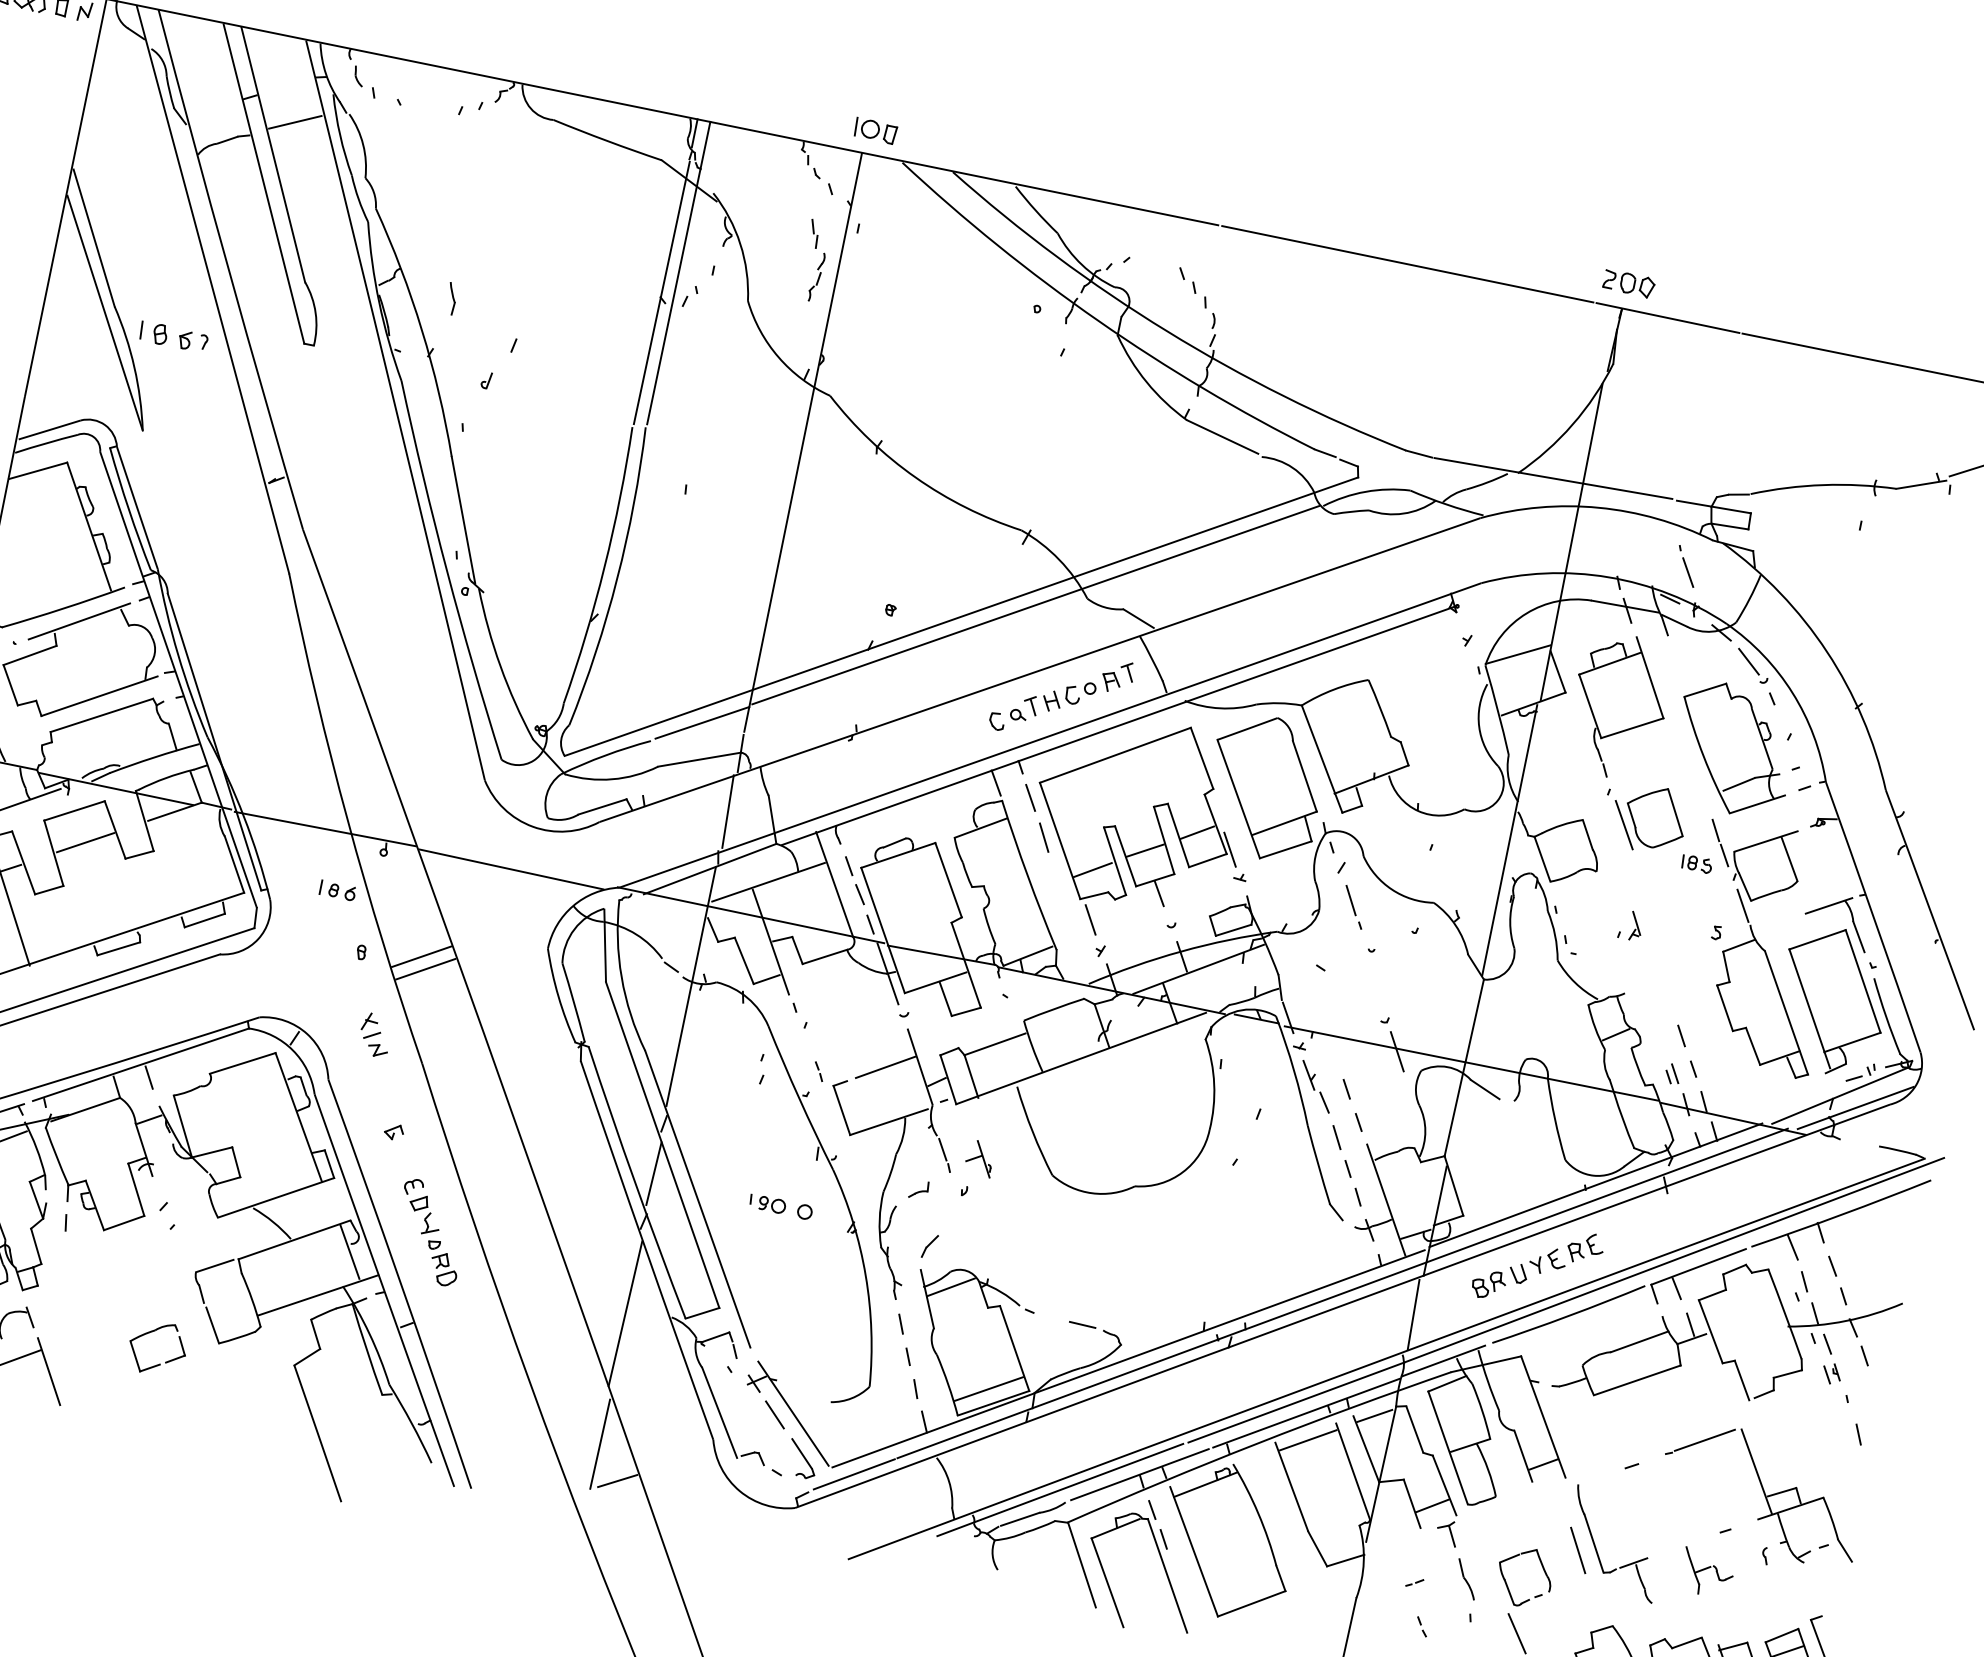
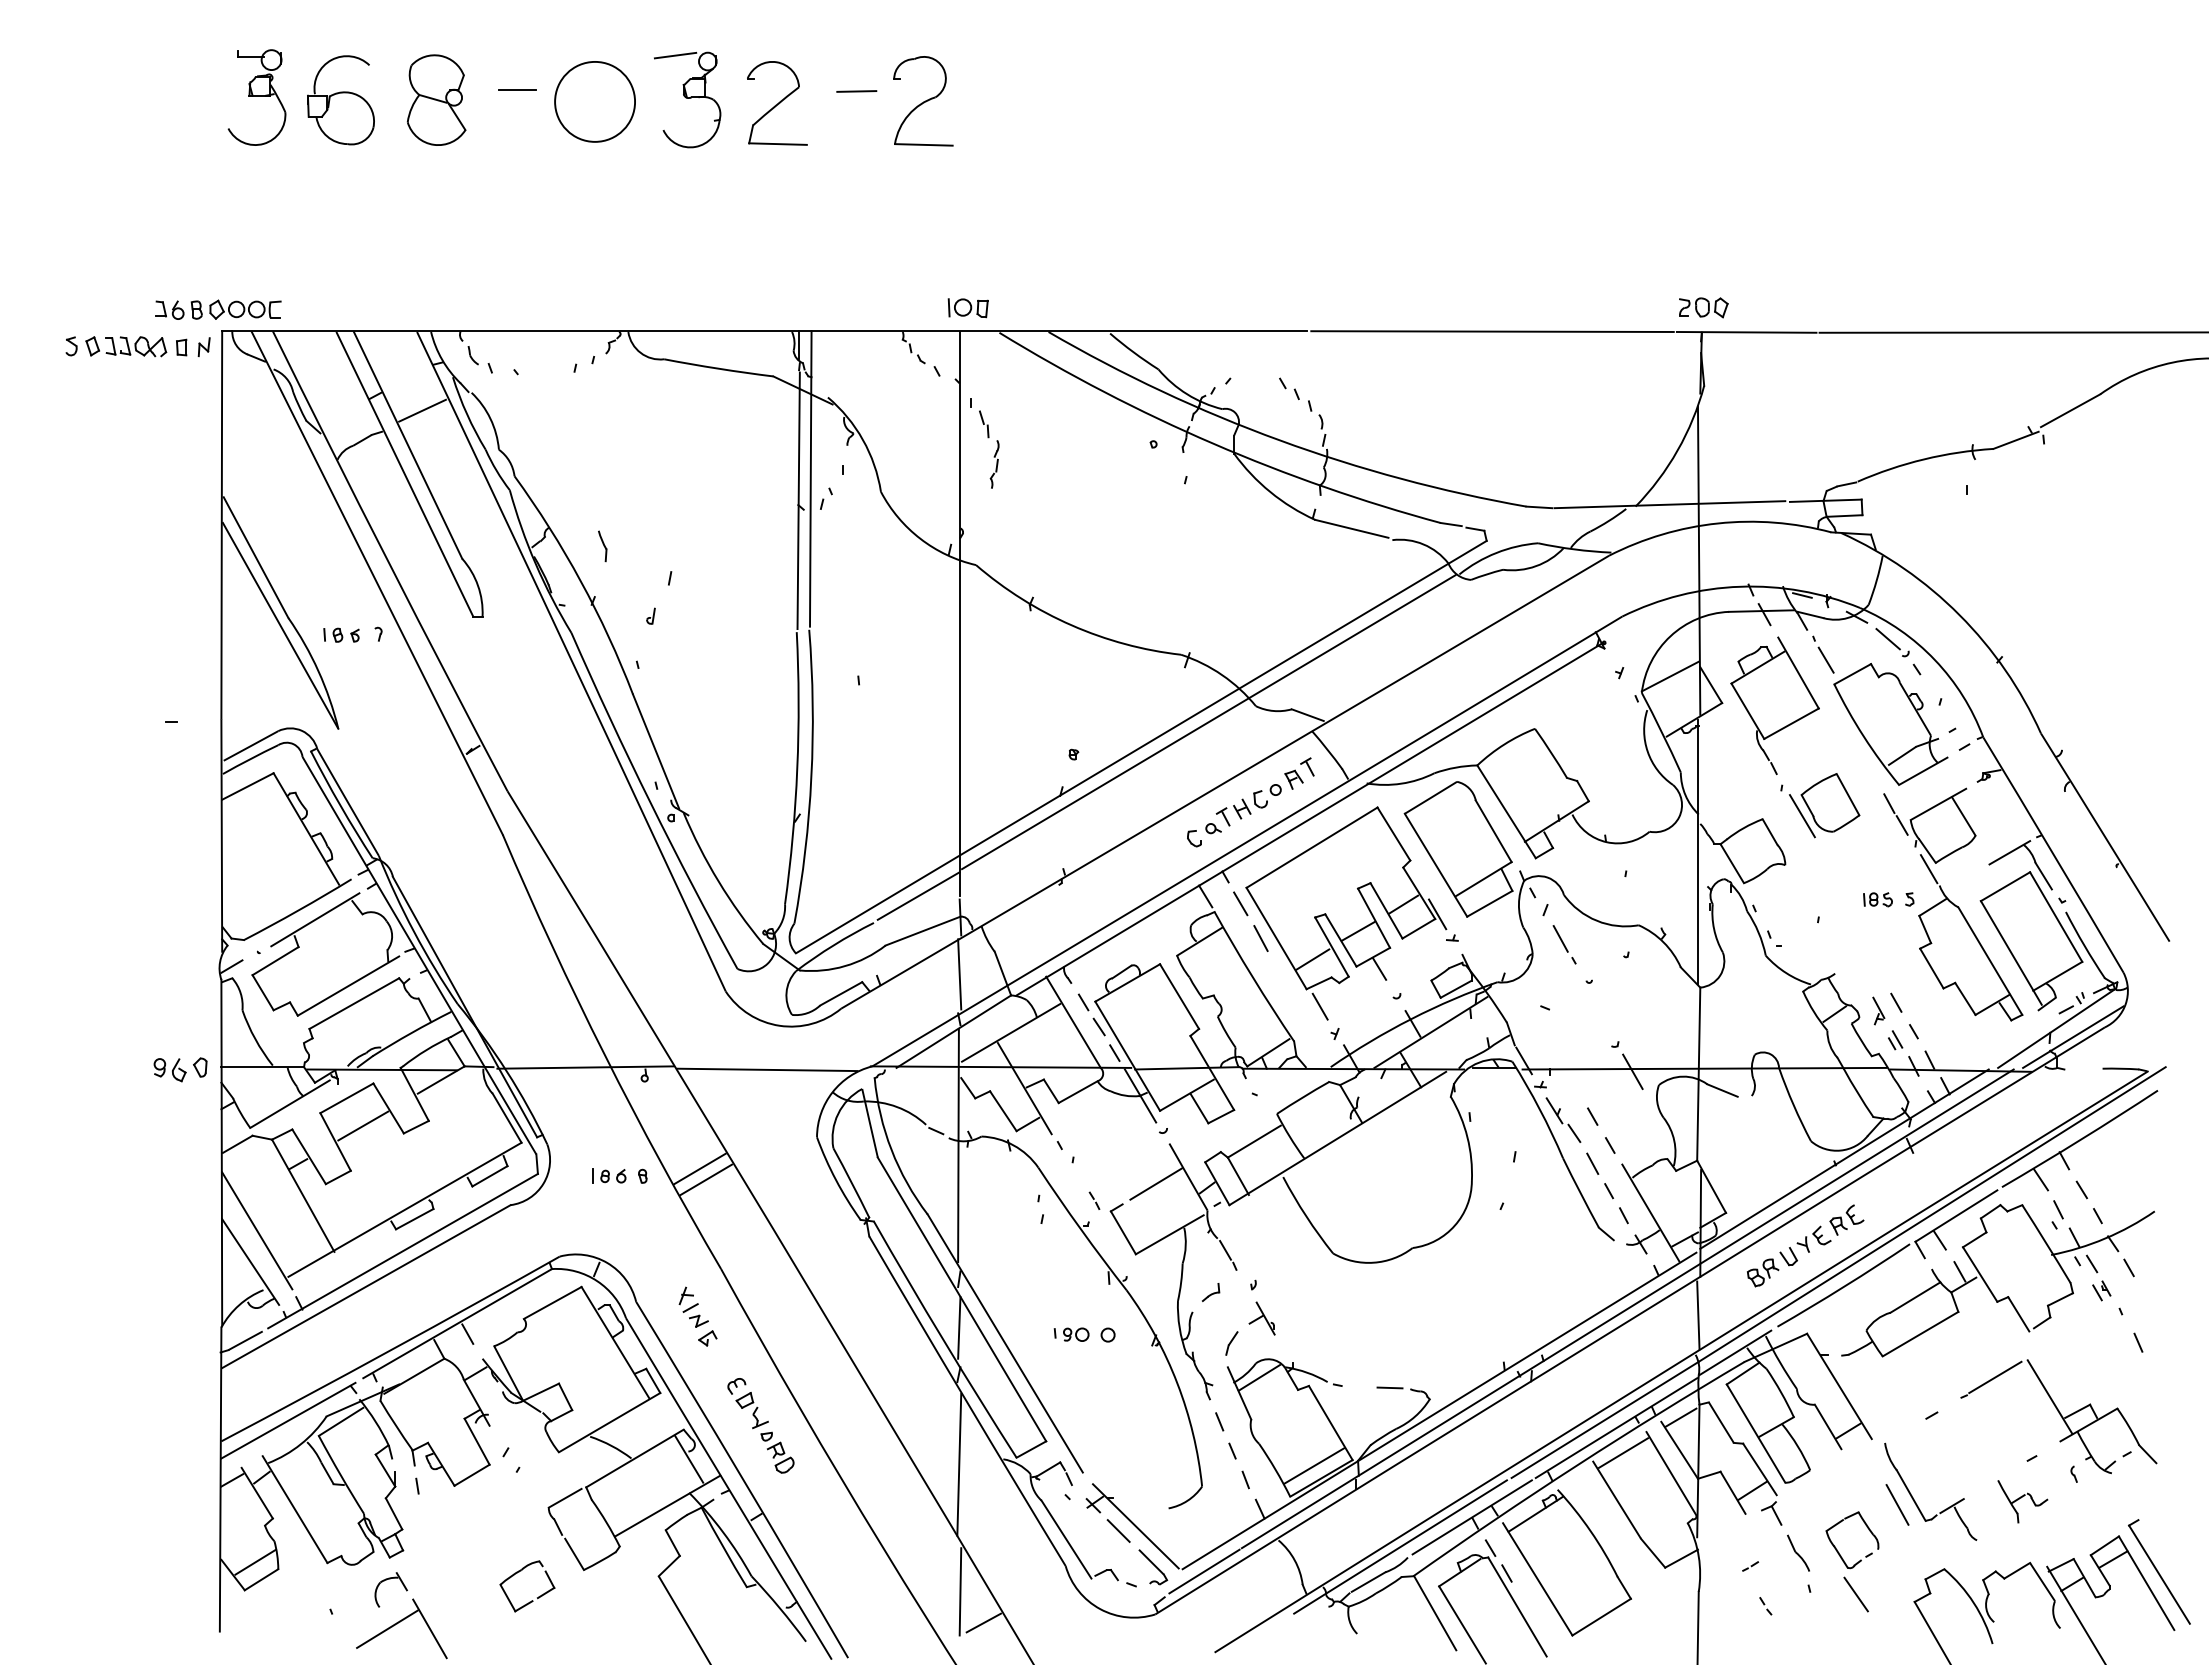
part: (819, 265) -> (995, 452), moved
part: (165, 334) -> (341, 634), size x0.71
part: (1686, 566) -> (1823, 654), moved
part: (1696, 863) -> (1877, 899), moved
part: (338, 890) -> (609, 1175), moved
part: (1635, 926) -> (1878, 1010), moved
part: (375, 1034) -> (693, 1306), moved
part: (979, 1158) -> (1261, 1318), moved

